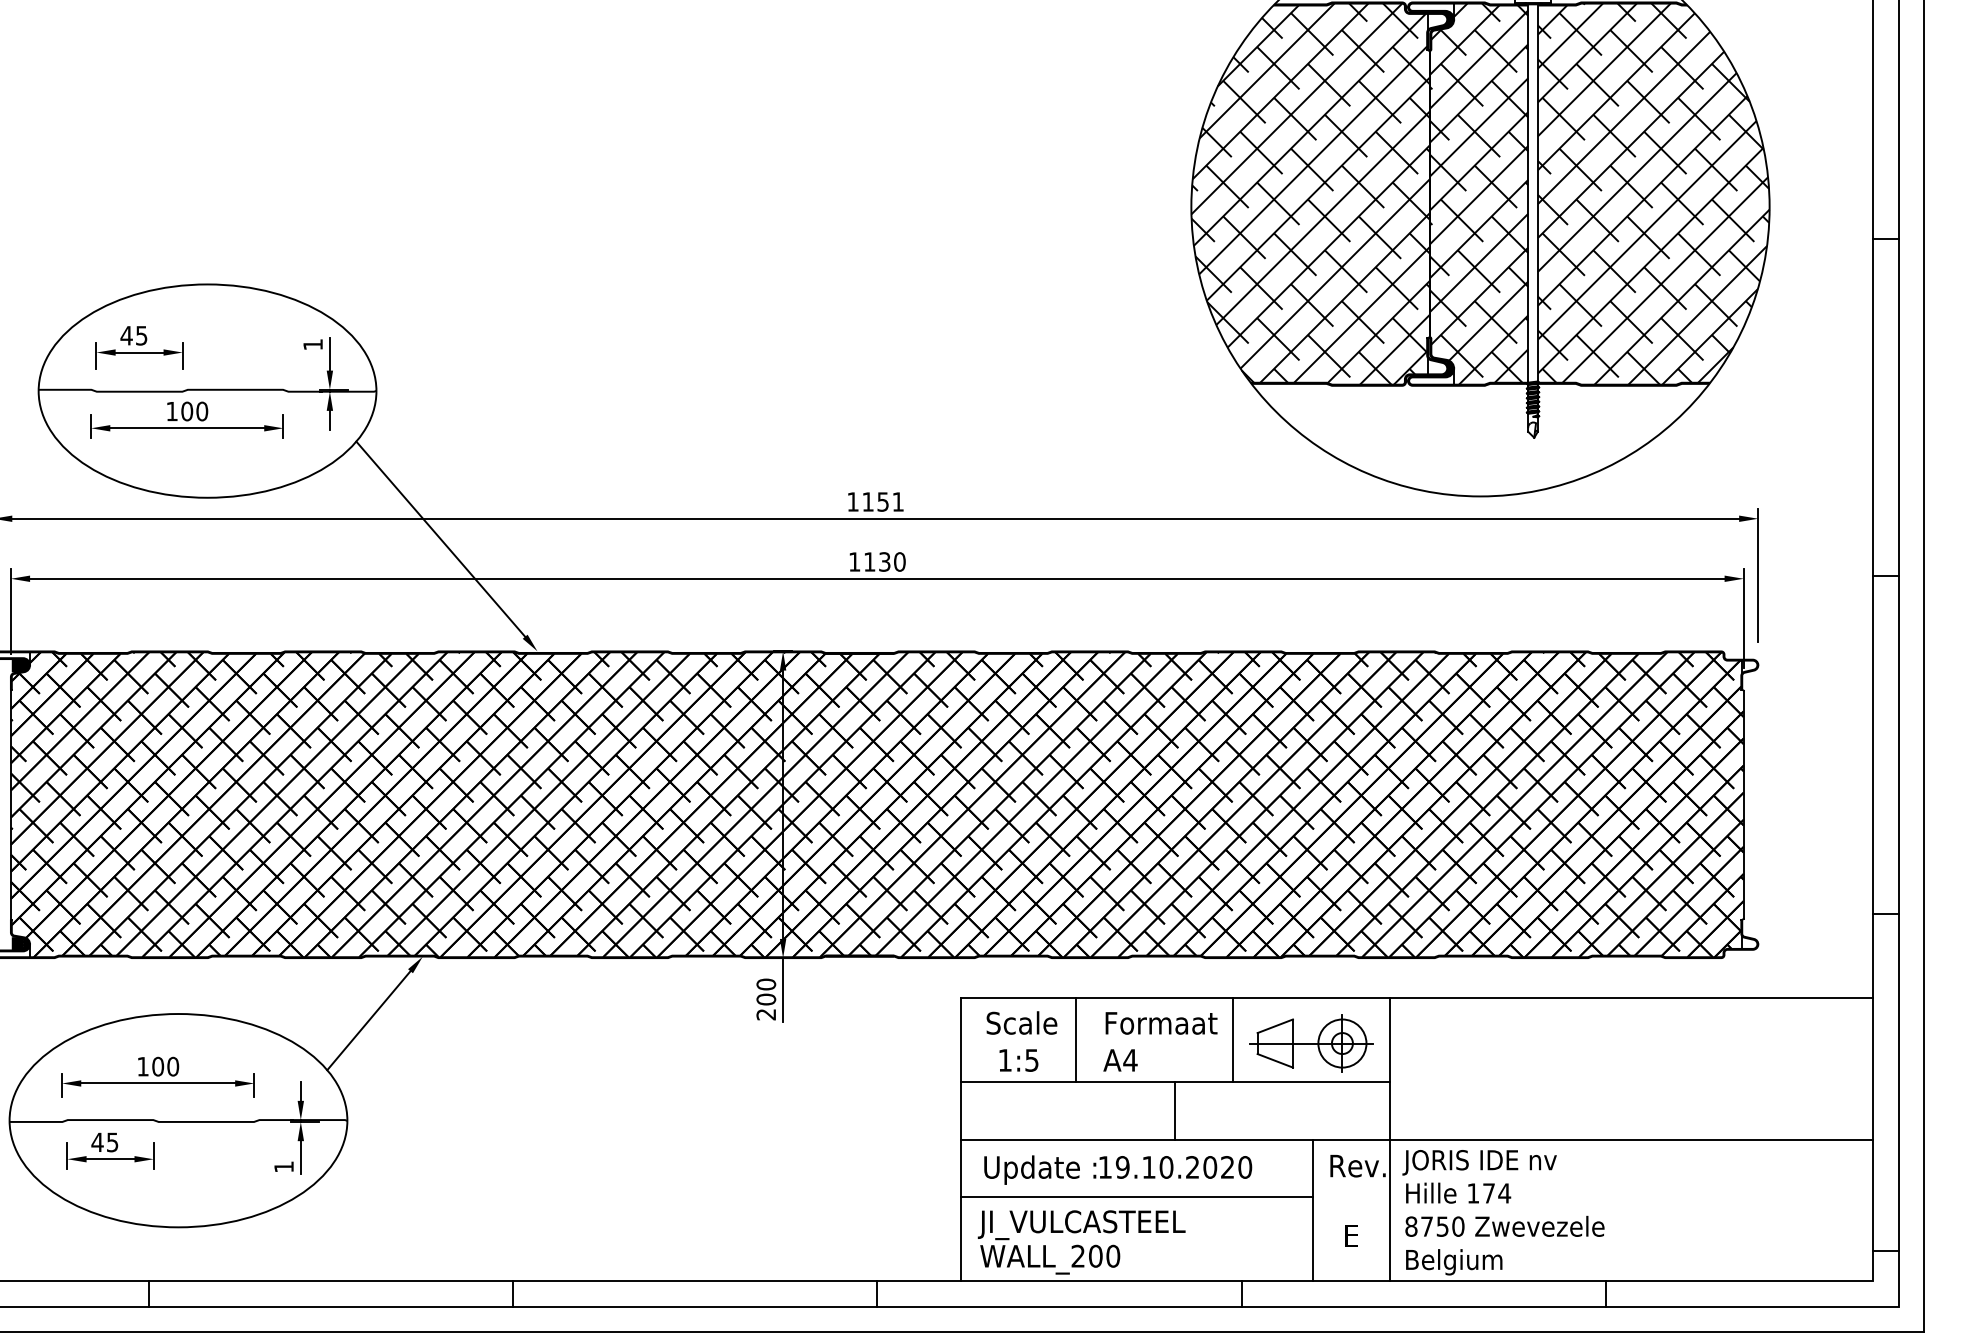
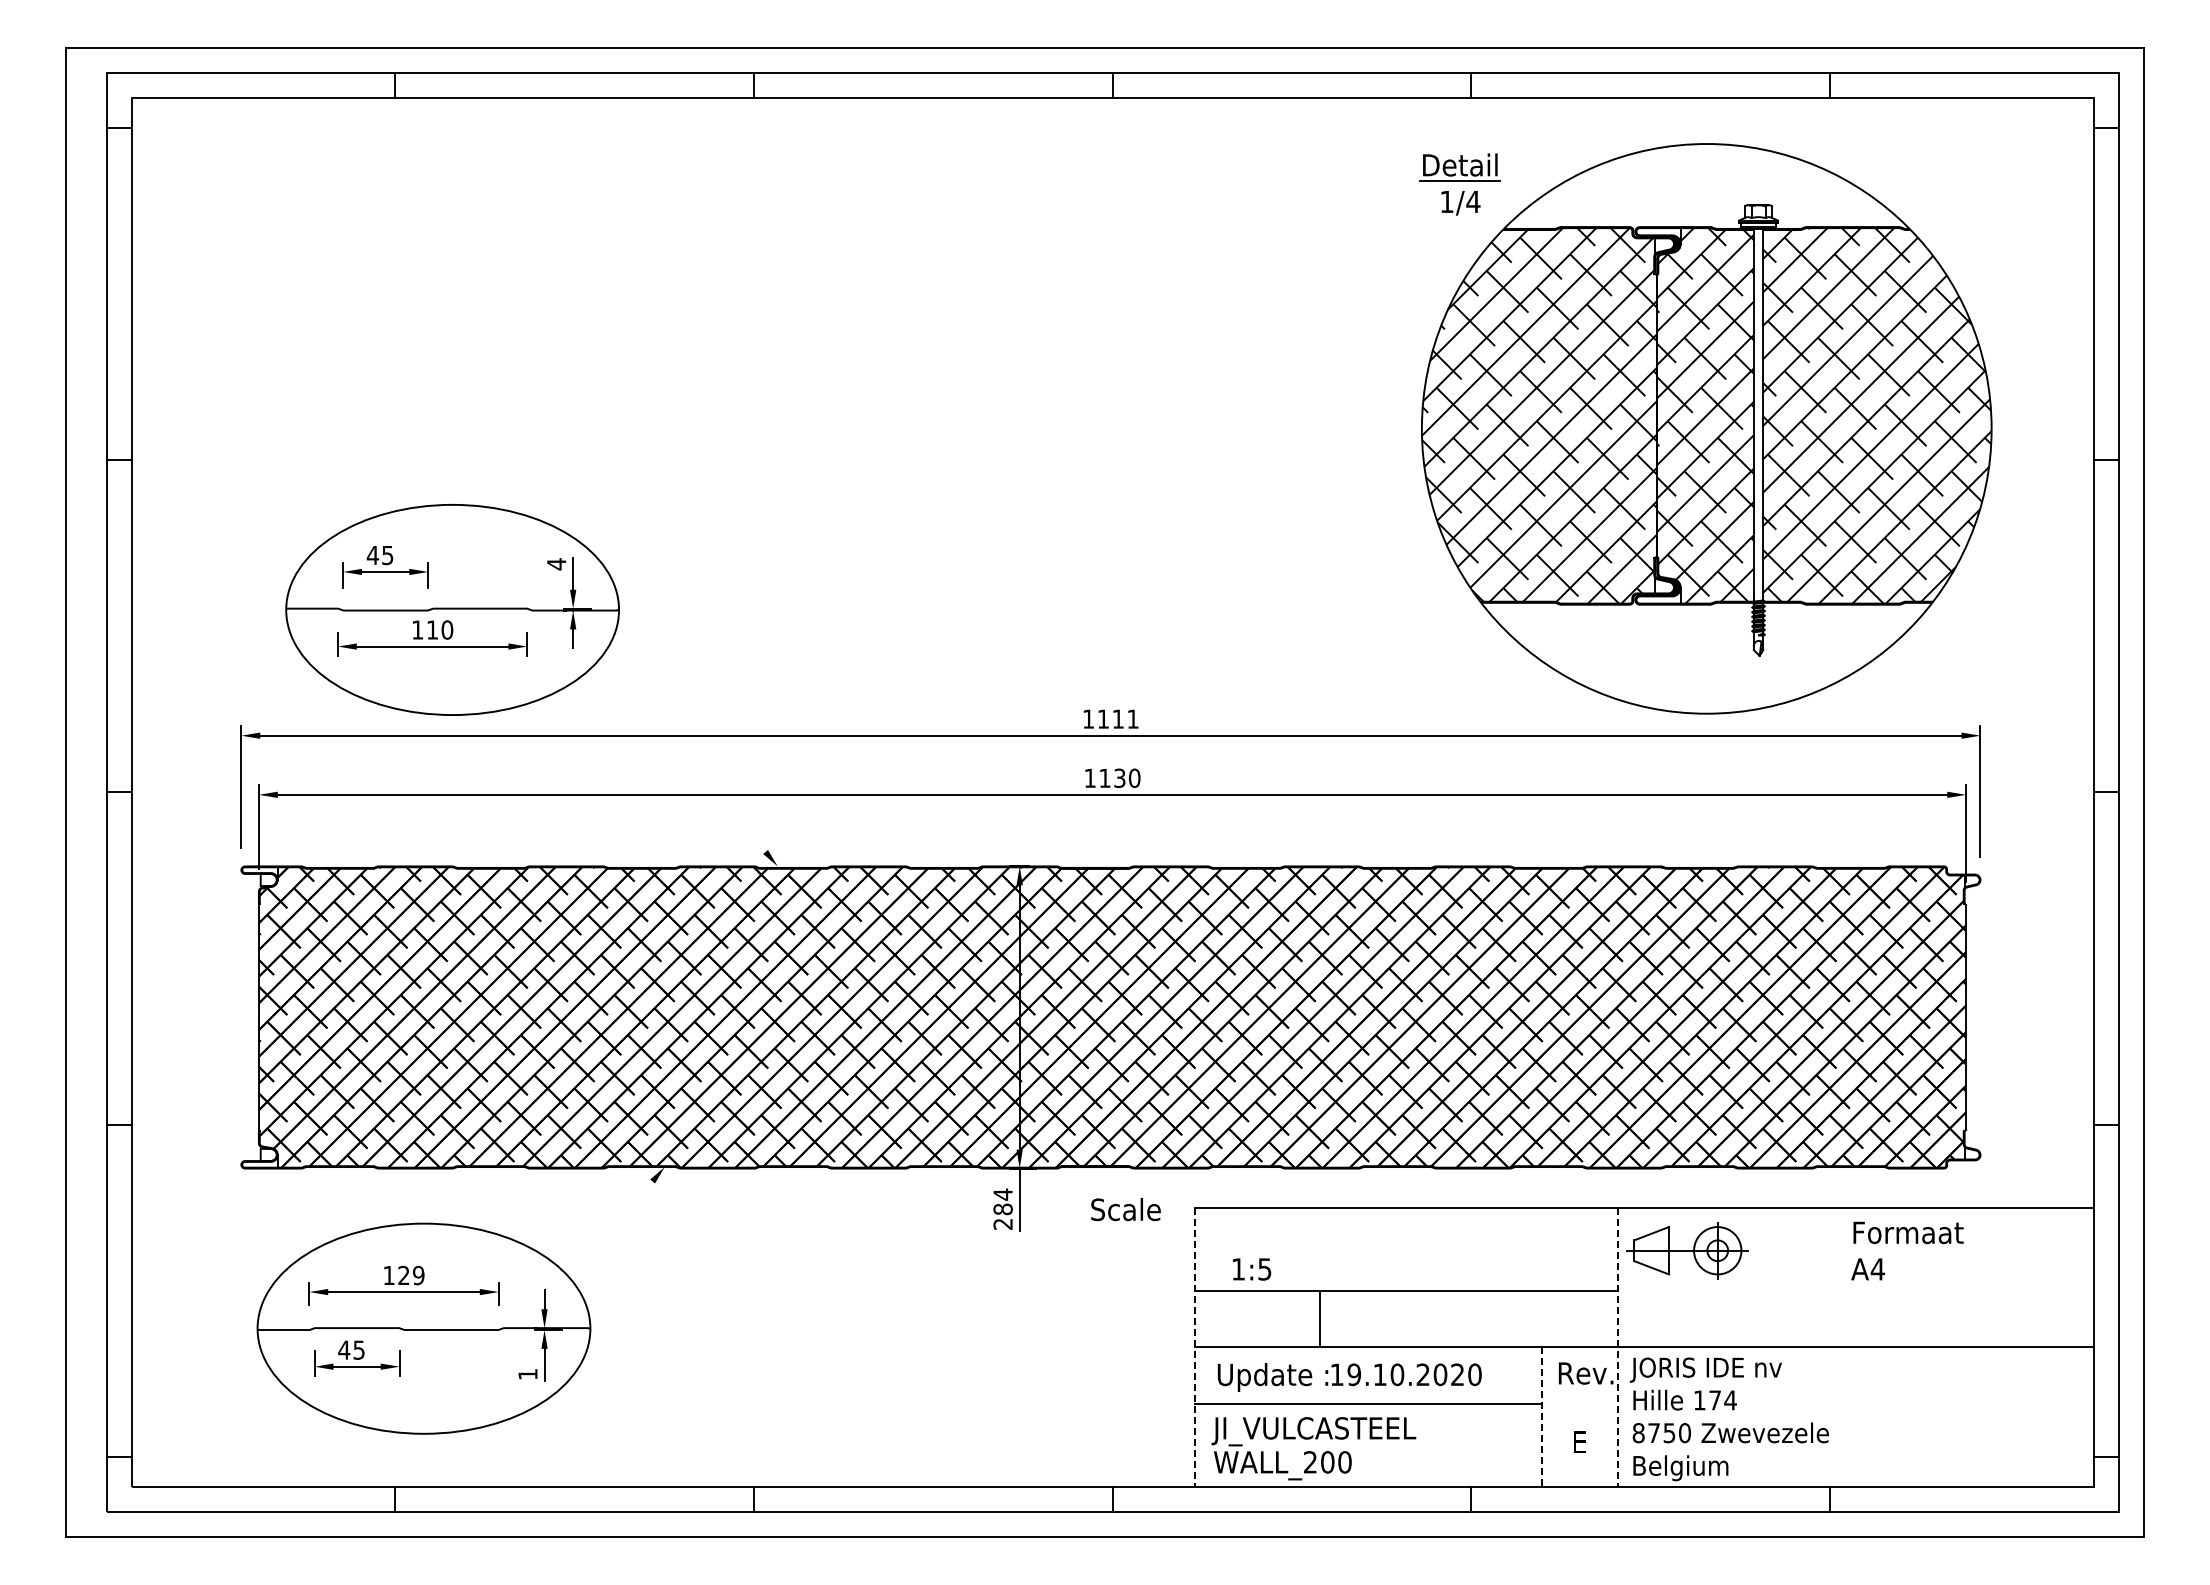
text: (312, 344) -> (556, 564), 1 -> 4
text: (187, 410) -> (432, 629), 100 -> 110
text: (882, 501) -> (1117, 718), 1151 -> 1111
line: (440, 538) -> (682, 755), removed
hatch: (20, 664) -> (268, 879), removed
hatch: (20, 943) -> (268, 1154), removed
text: (765, 991) -> (1002, 1201), 200 -> 284
line: (368, 1019) -> (611, 1229), removed
text: (1021, 1023) -> (1125, 1209), moved
line: (1075, 1039) -> (1307, 1248), removed
line: (1232, 1039) -> (1462, 1248), removed
text: (1160, 1041) -> (1907, 1250), moved
part: (1311, 1043) -> (1687, 1250), moved
text: (165, 1066) -> (411, 1275), 100 -> 129
line: (1175, 1110) -> (1320, 1318), moved
line: (960, 1139) -> (1194, 1347), solid -> dashed
line: (1389, 1139) -> (1617, 1347), solid -> dashed
line: (1313, 1210) -> (1542, 1417), solid -> dashed

